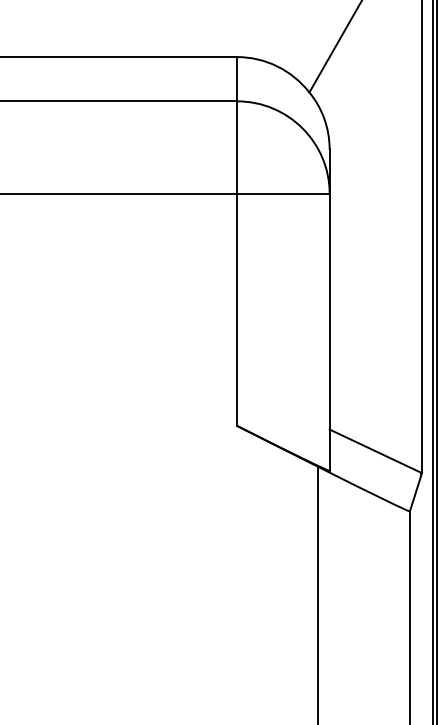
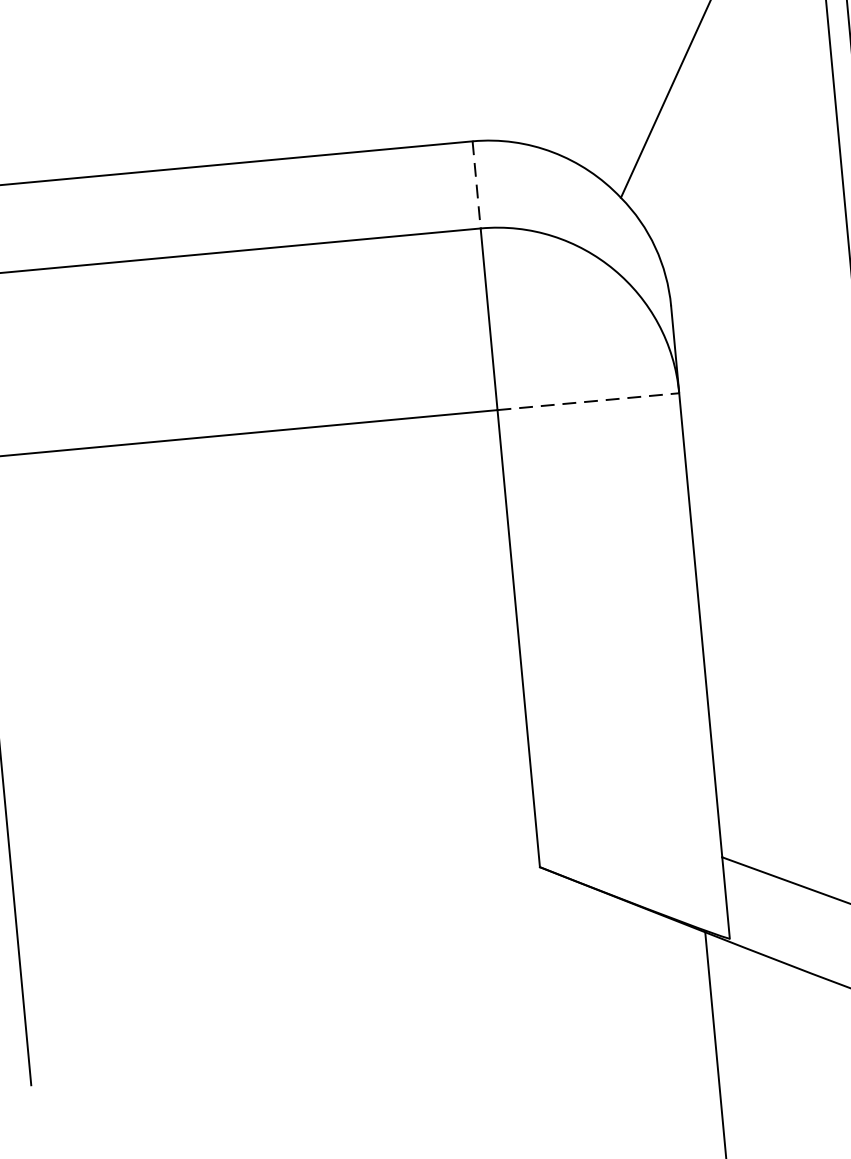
line: (237, 79) -> (477, 185), solid -> dashed
line: (283, 193) -> (588, 401), solid -> dashed

